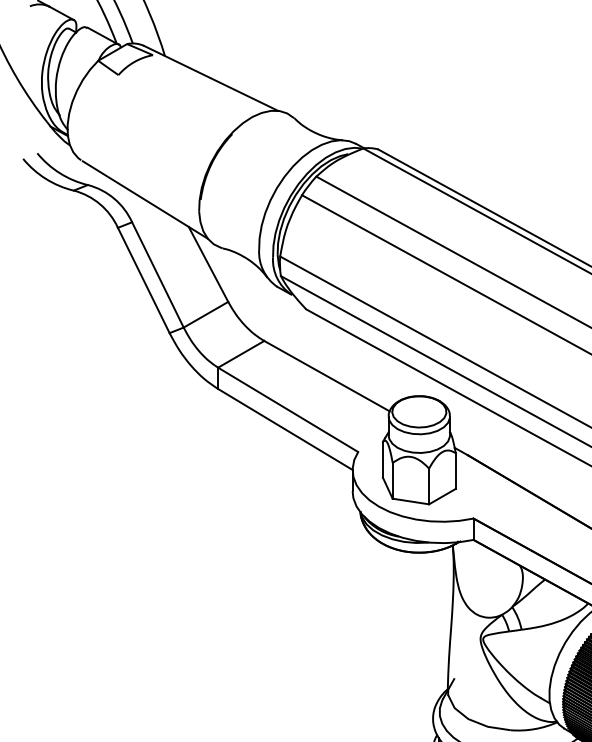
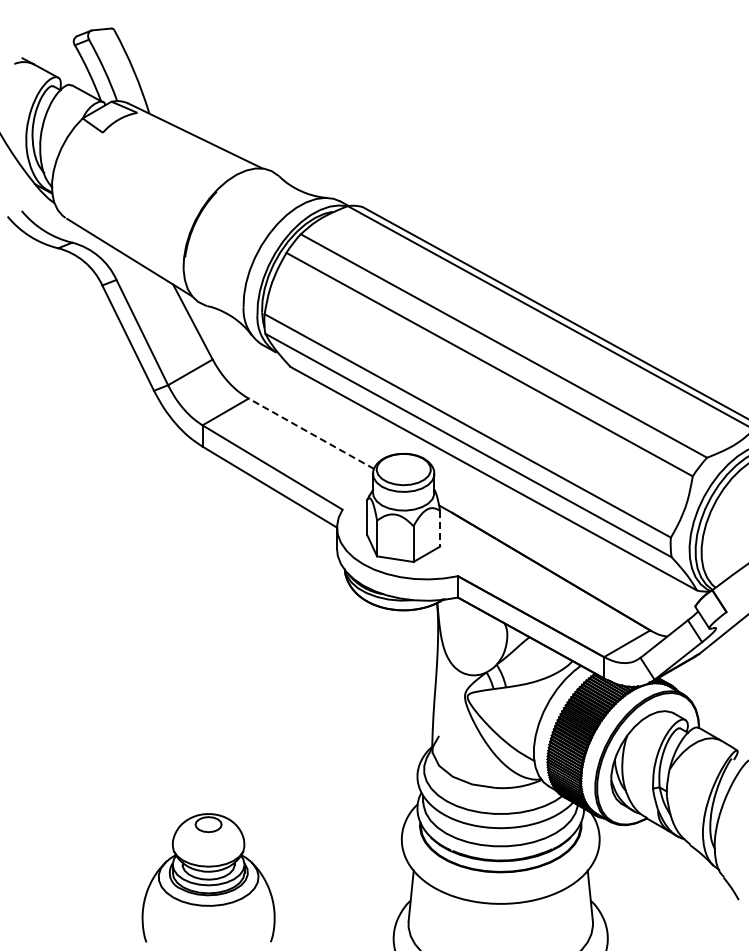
line: (327, 375) -> (311, 433), solid -> dashed
line: (456, 470) -> (440, 528), solid -> dashed

